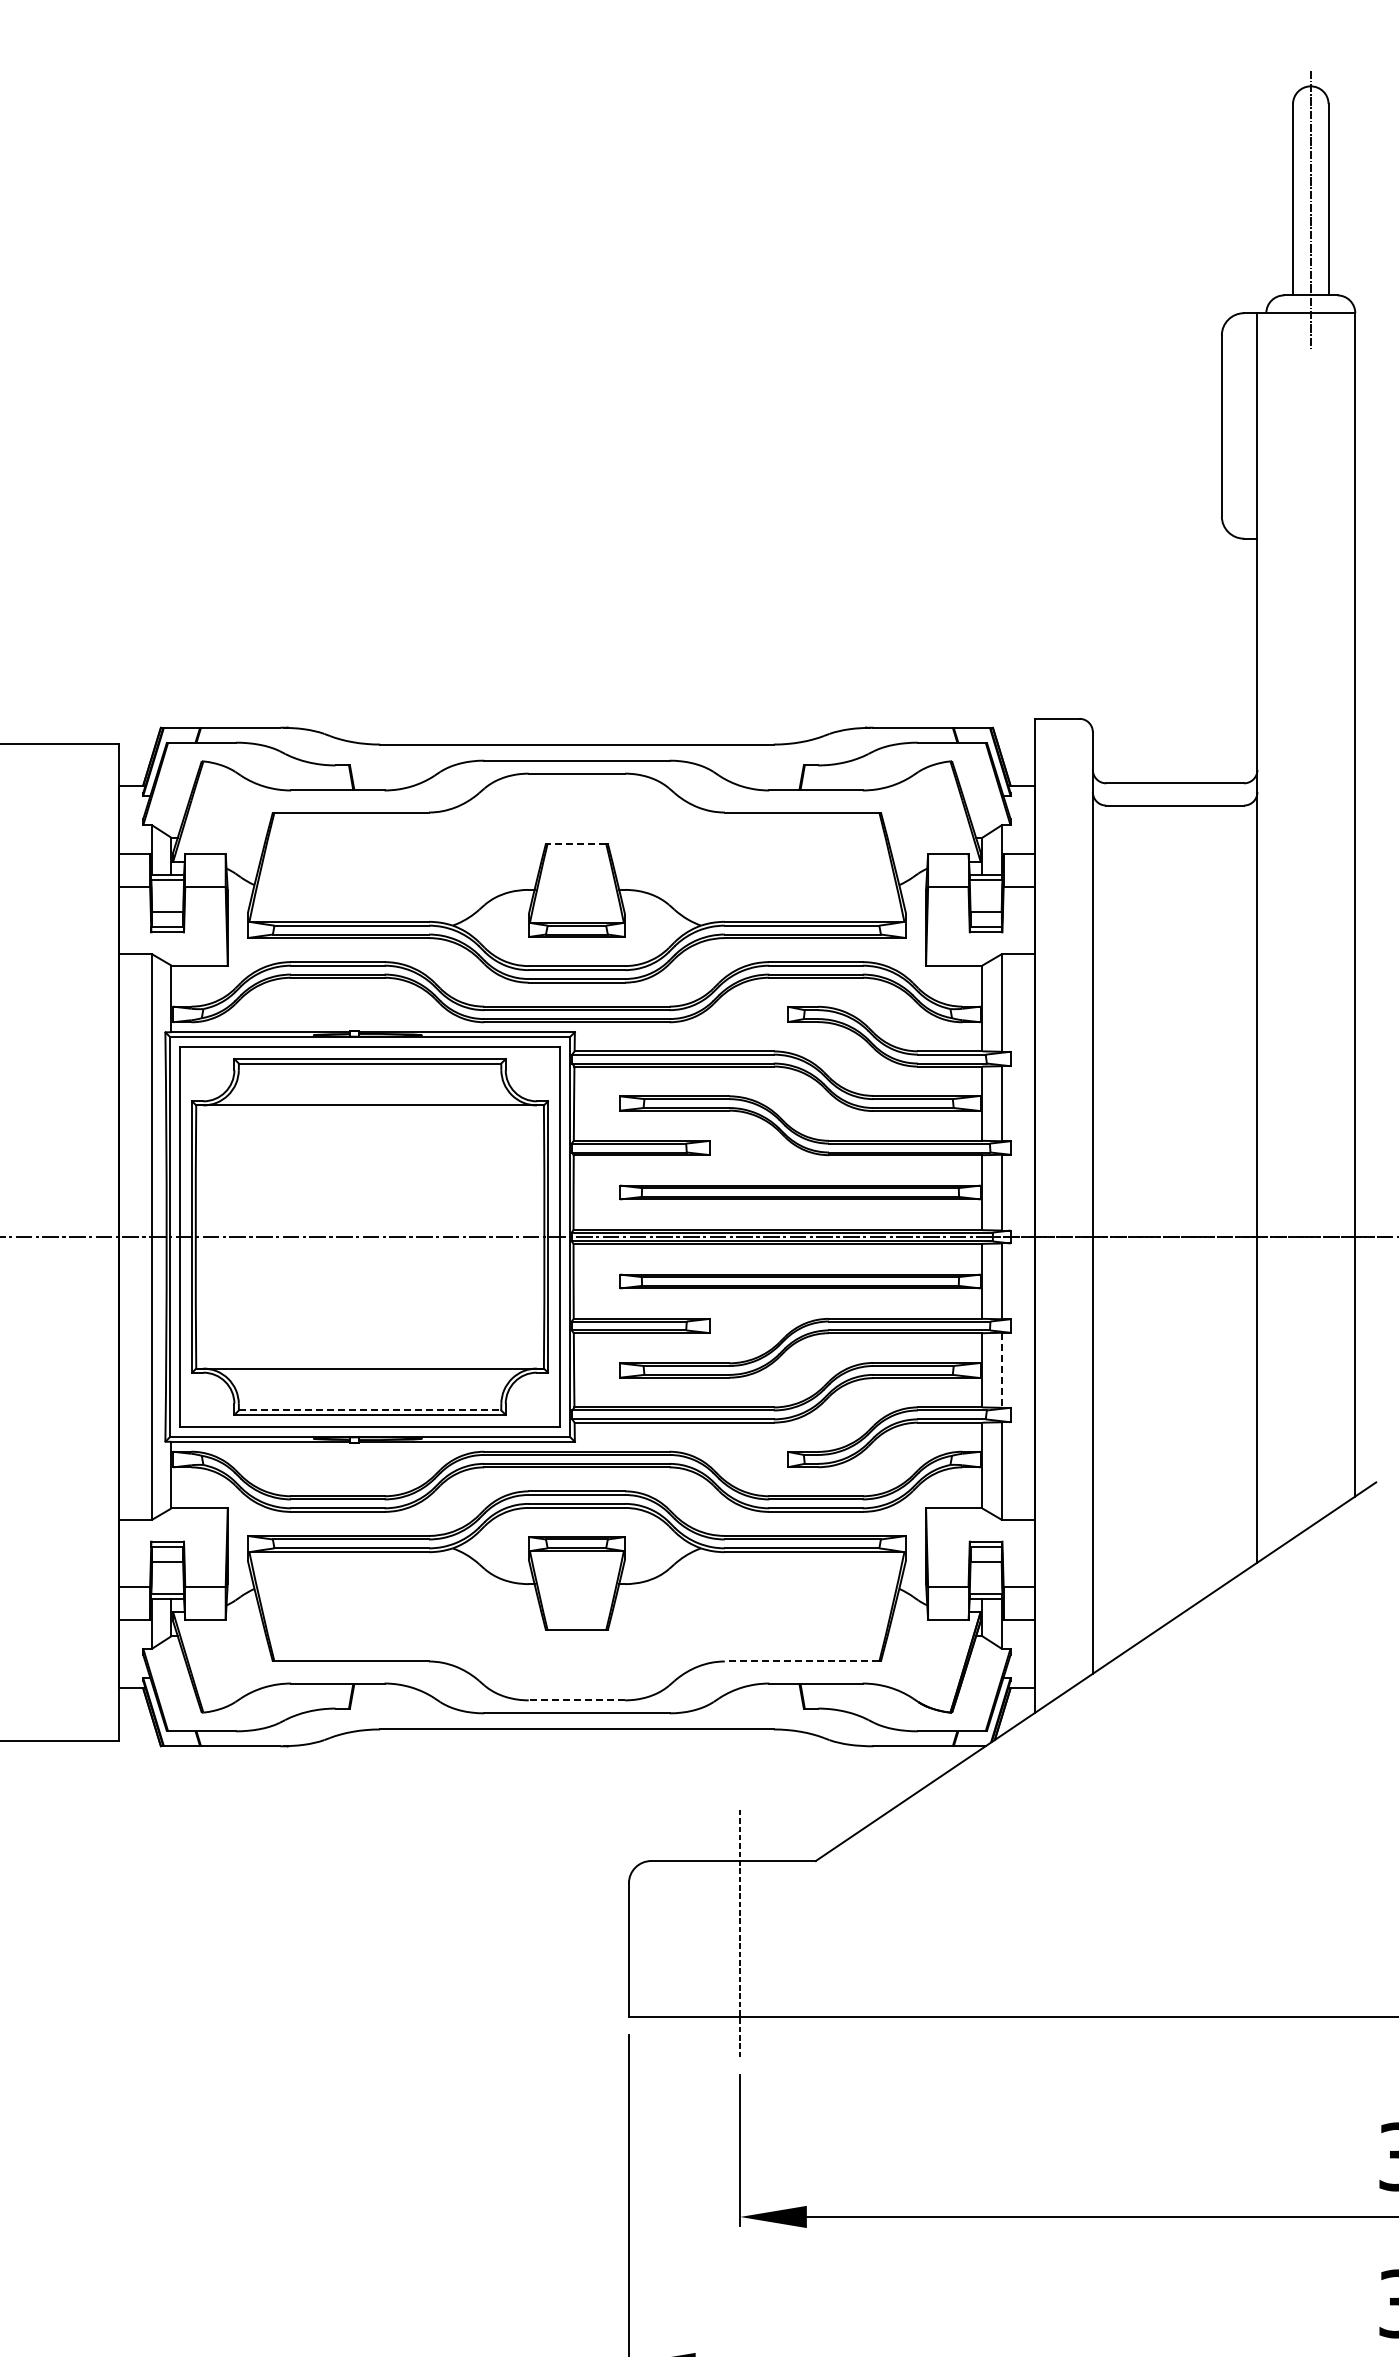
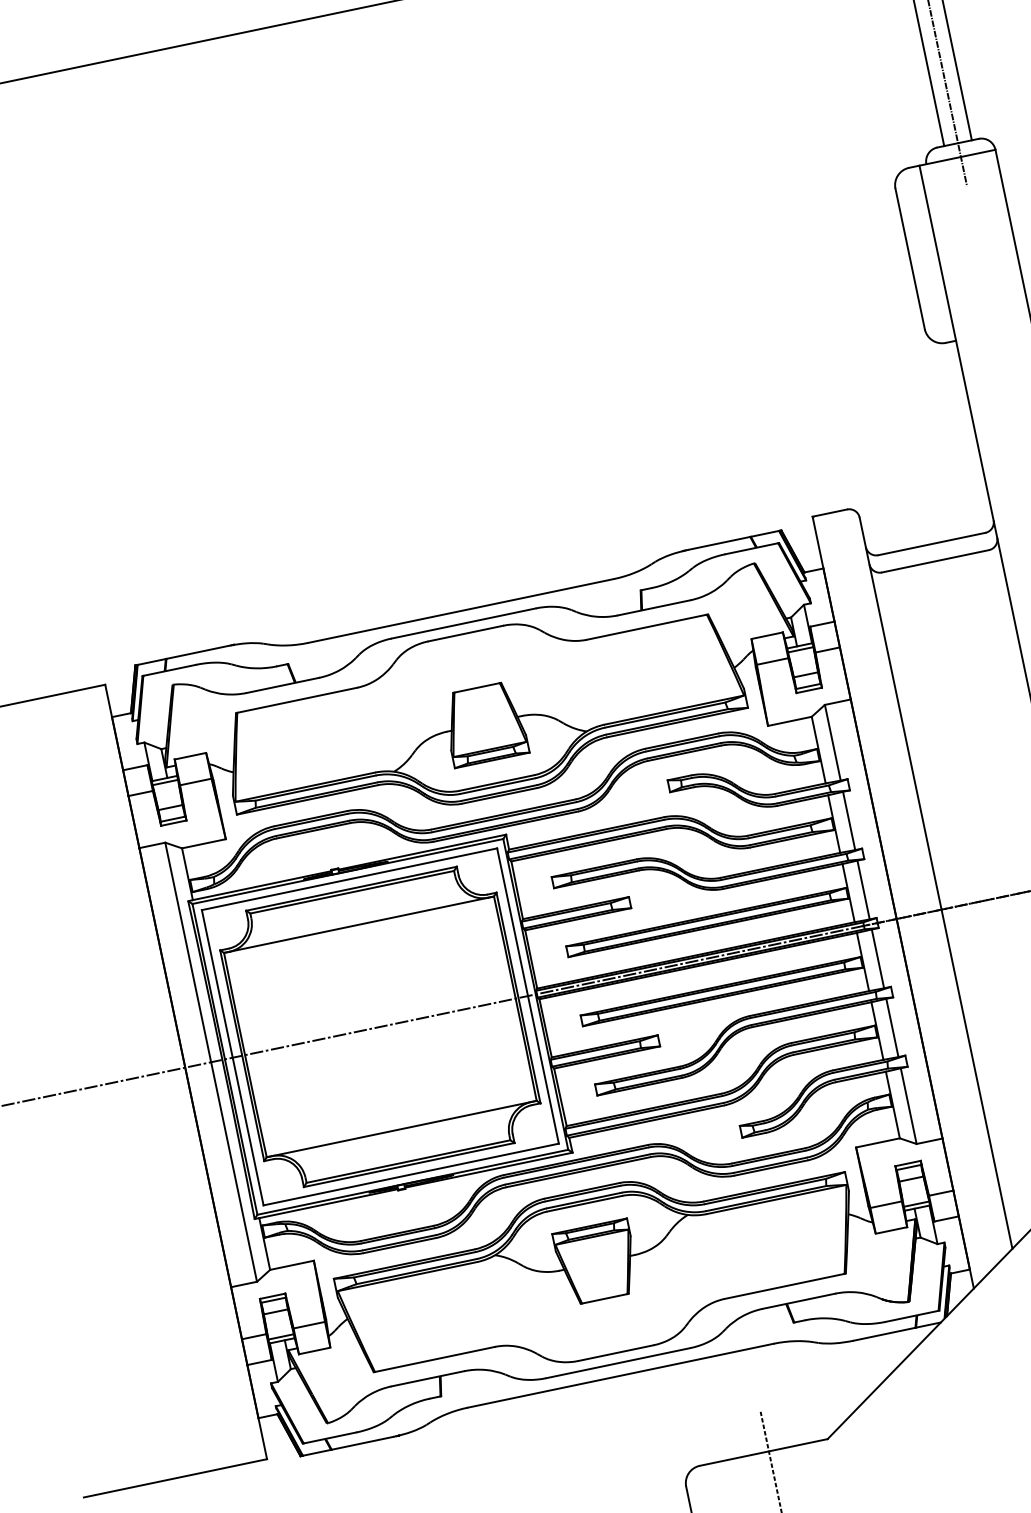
line: (576, 843) -> (476, 687), dashed -> solid
line: (1001, 1370) -> (892, 1028), dashed -> solid
line: (370, 1410) -> (408, 1161), dashed -> solid
line: (801, 1661) -> (784, 1286), dashed -> solid
line: (576, 1700) -> (615, 1353), dashed -> solid

